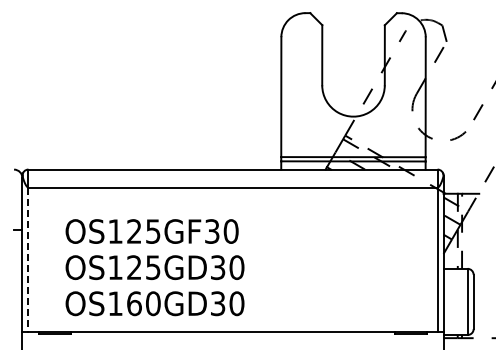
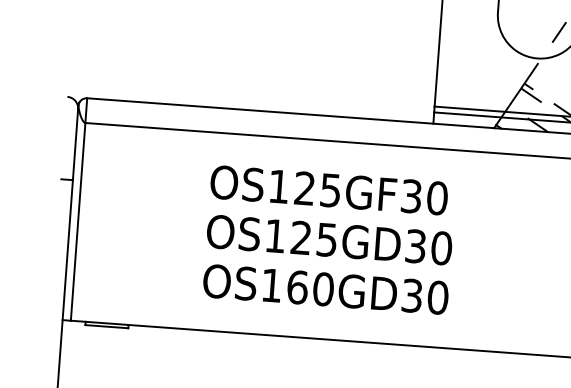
line: (28, 260) -> (78, 222), dashed -> solid
text: (154, 267) -> (328, 239), moved

